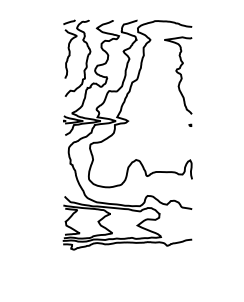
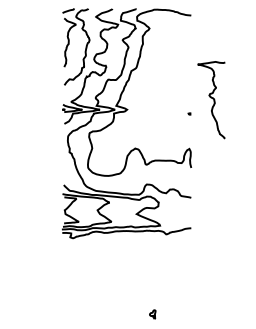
curve: (179, 74) -> (212, 99), moved

